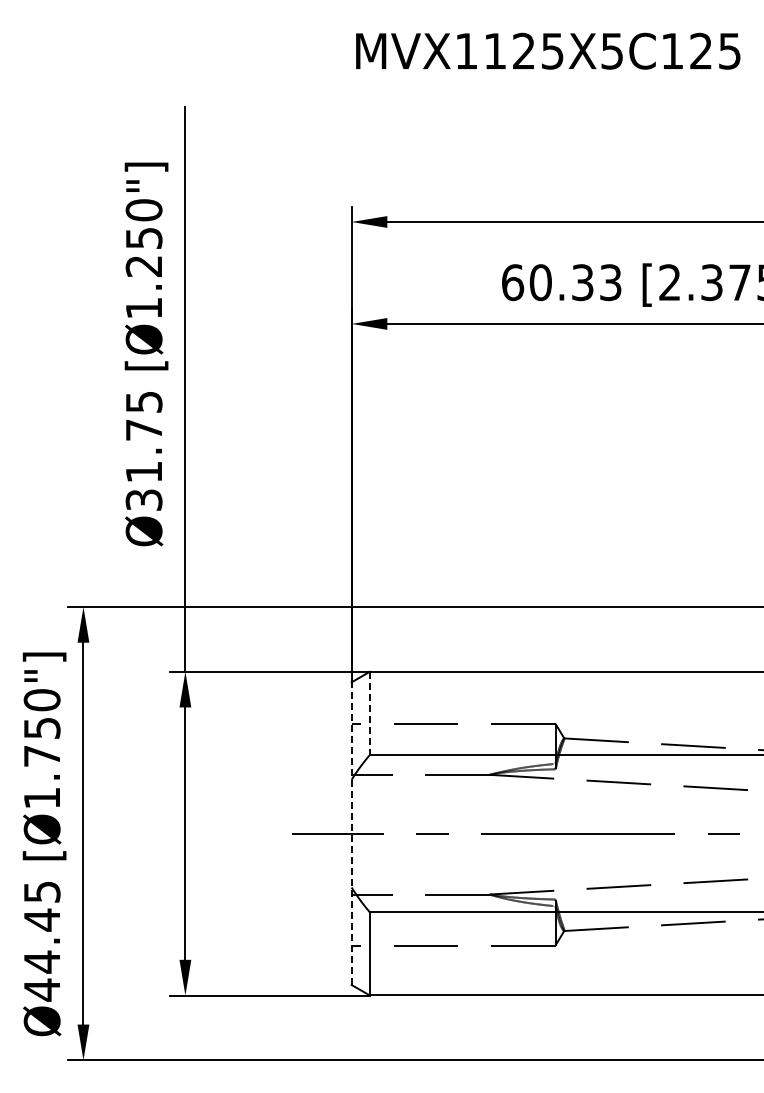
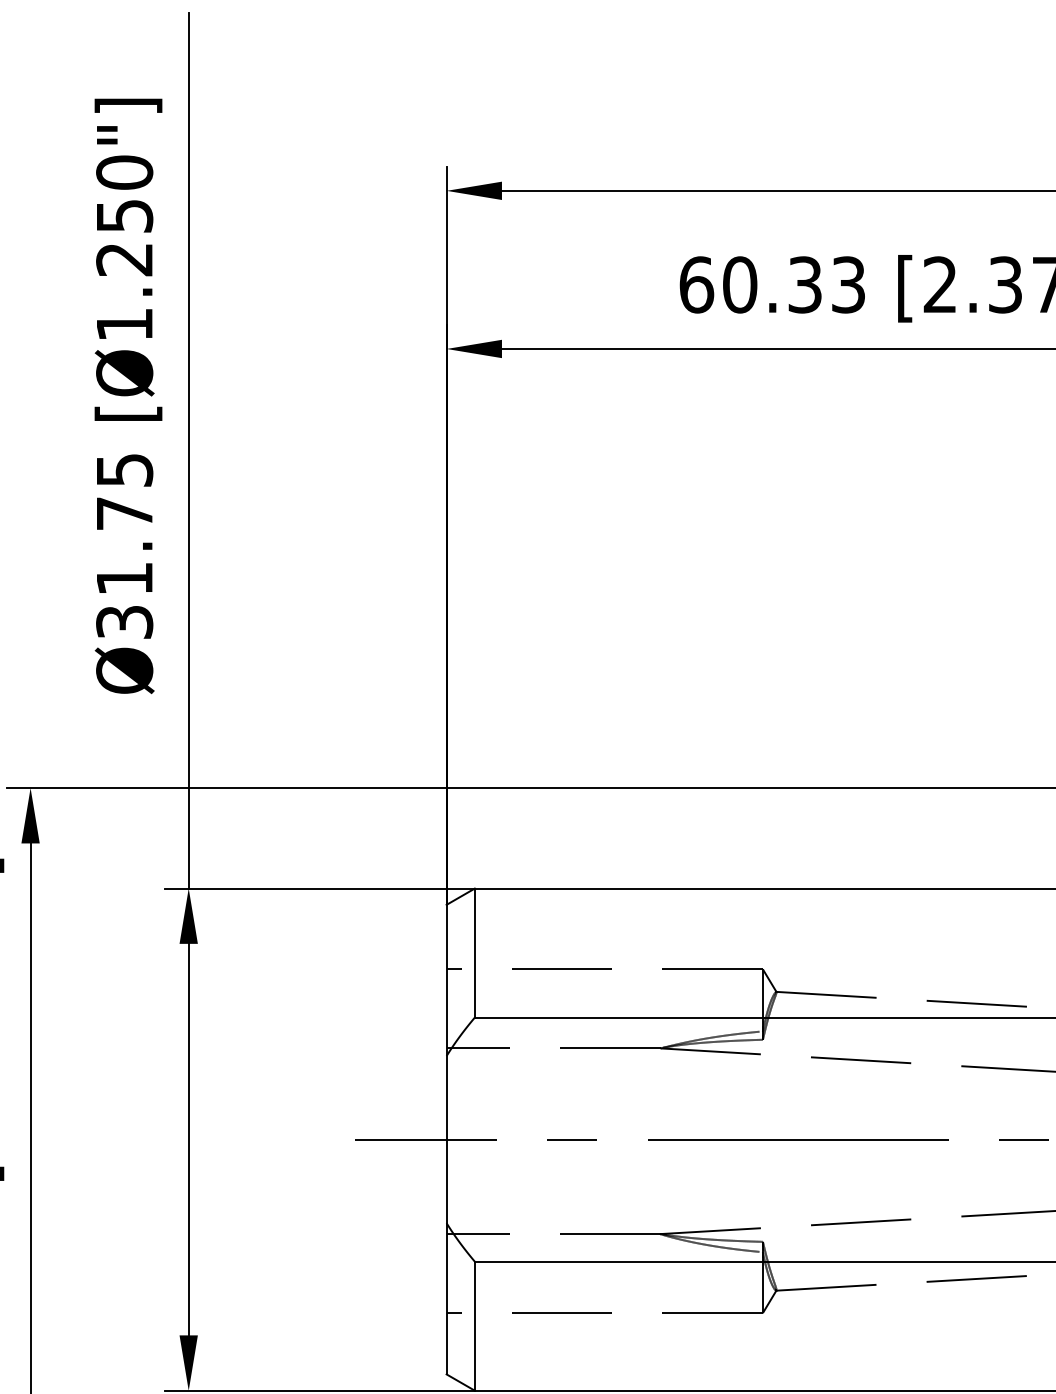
line: (369, 713) -> (474, 953), dashed -> solid
line: (351, 833) -> (446, 1139), dashed -> solid

